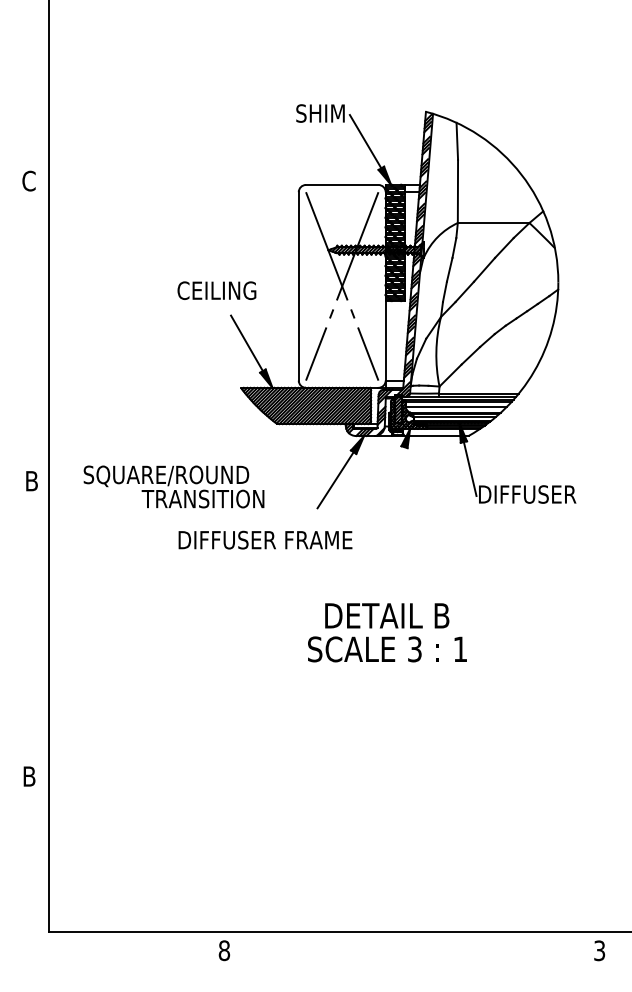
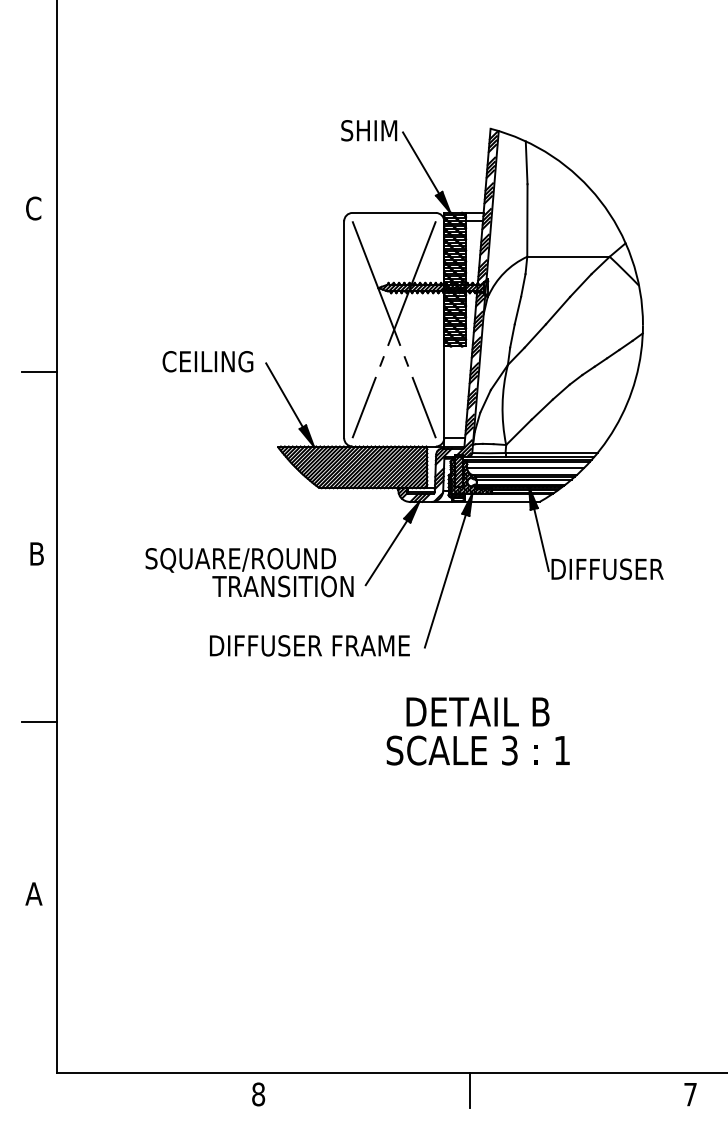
text: (216, 290) -> (207, 361), moved
line: (34, 323) -> (39, 372), added
text: (173, 486) -> (249, 572), moved
line: (385, 504) -> (444, 580), added
text: (265, 539) -> (309, 645), moved
line: (34, 627) -> (39, 722), added
text: (386, 632) -> (477, 731), moved
text: (28, 776) -> (33, 893), B -> A
line: (407, 946) -> (469, 1089), added
text: (599, 950) -> (690, 1094), 3 -> 7

